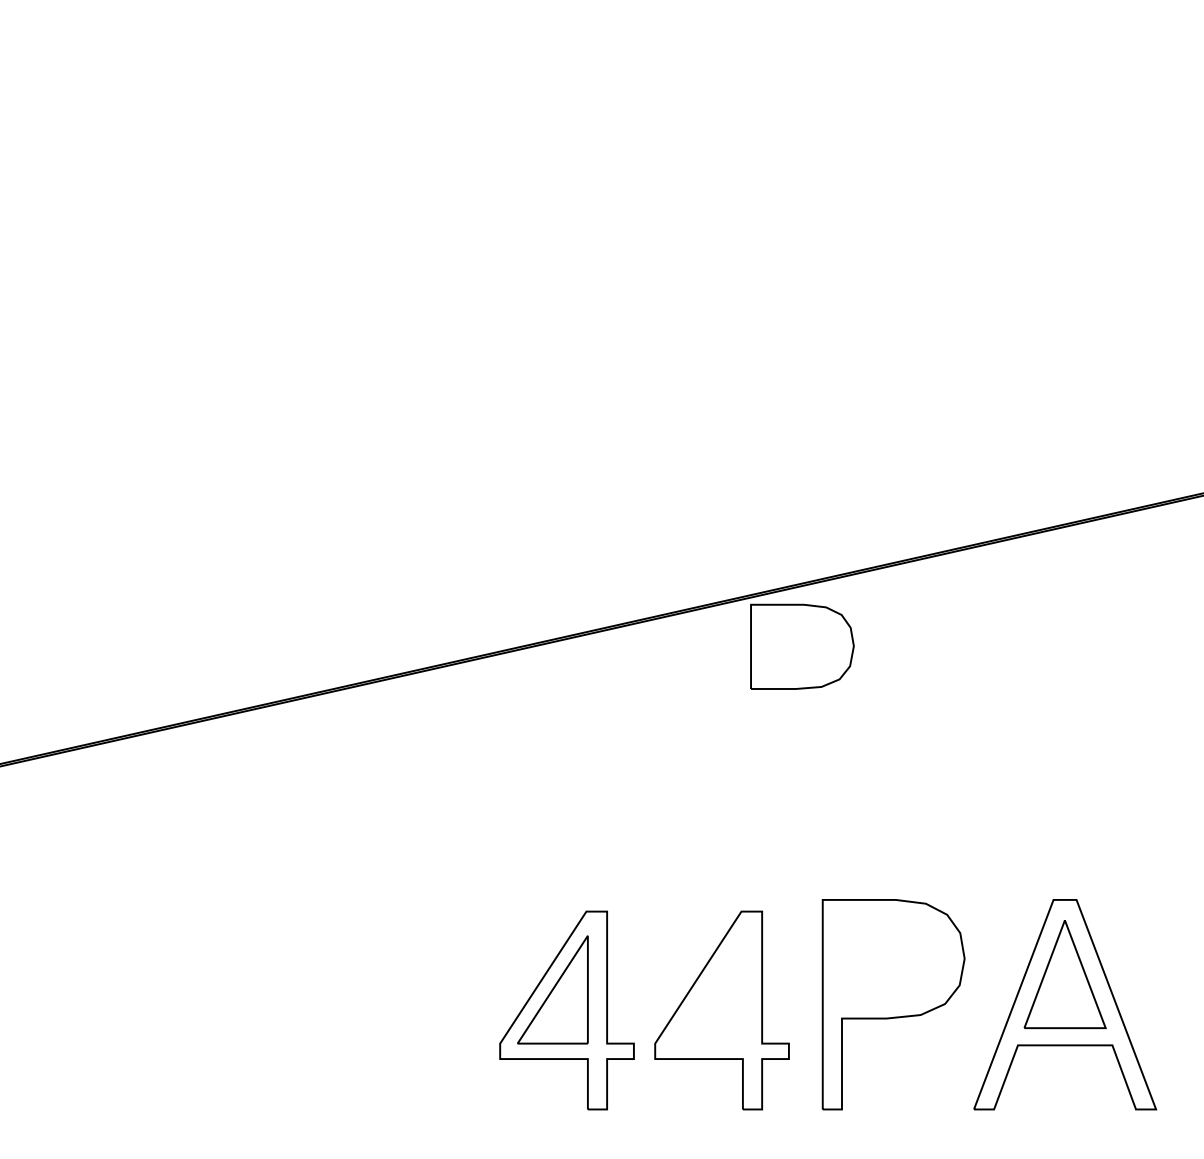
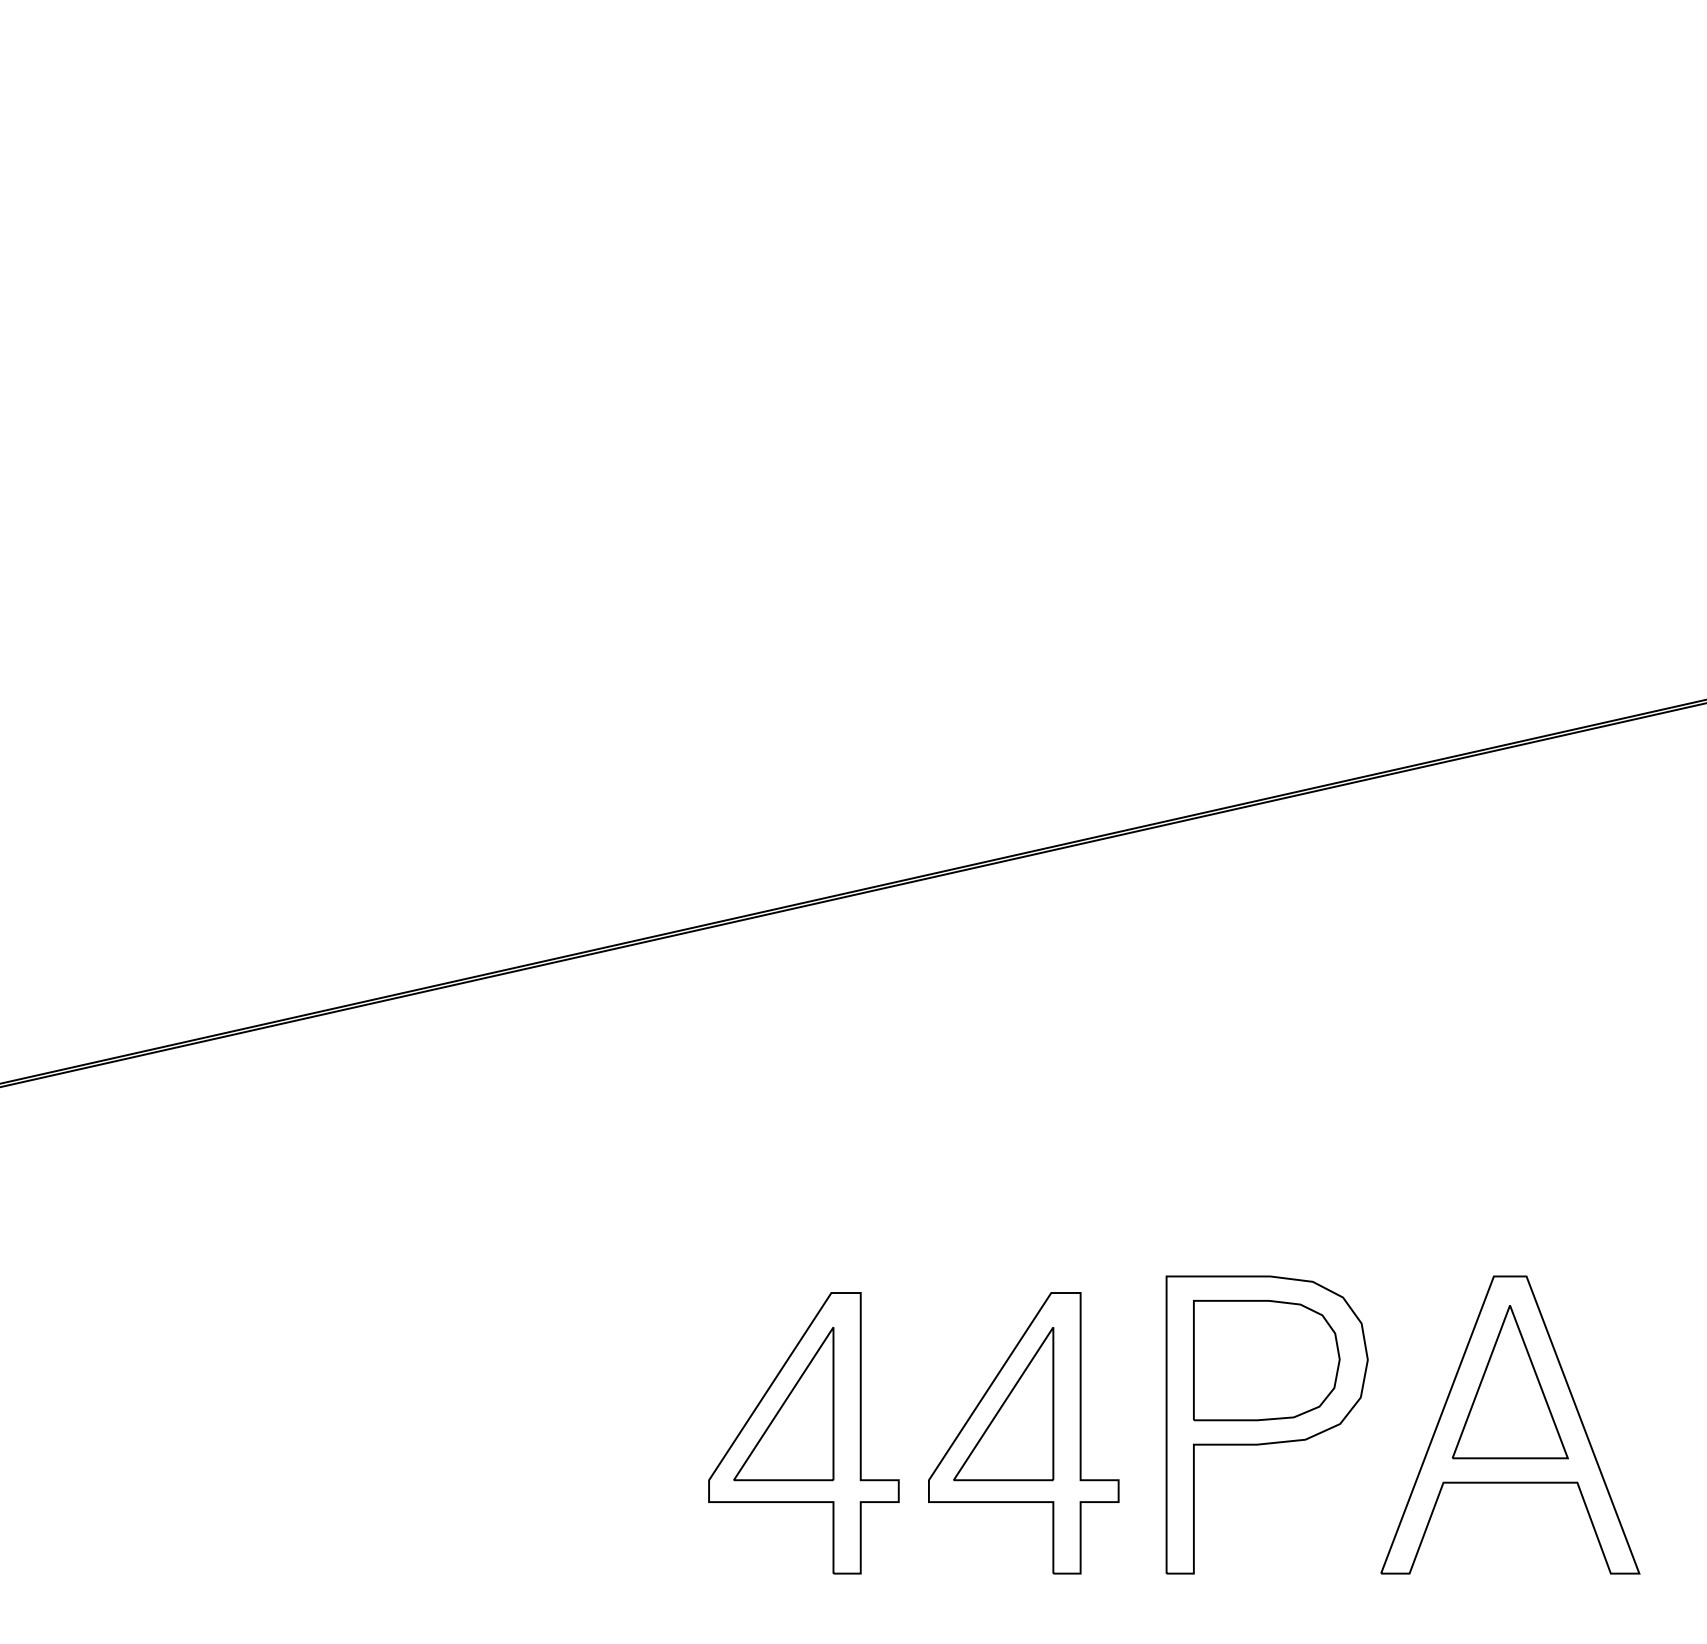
part: (802, 646) -> (1266, 1360), moved
part: (707, 990) -> (1003, 1404), added

